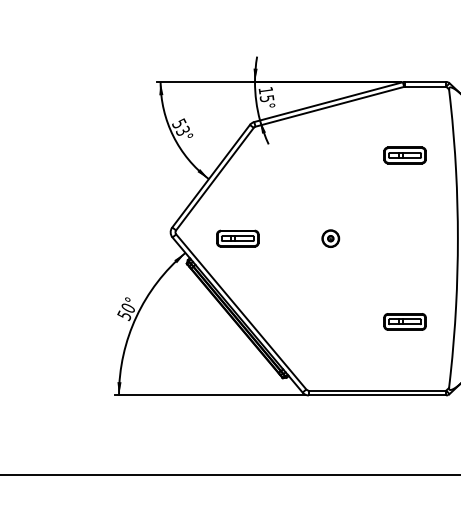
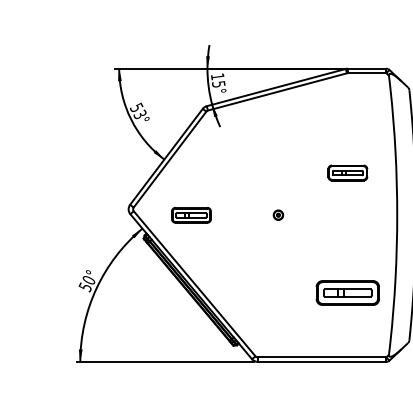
part: (404, 155) -> (347, 173), moved
part: (330, 238) -> (278, 215), size x0.6
part: (404, 321) -> (347, 292), size x1.6

